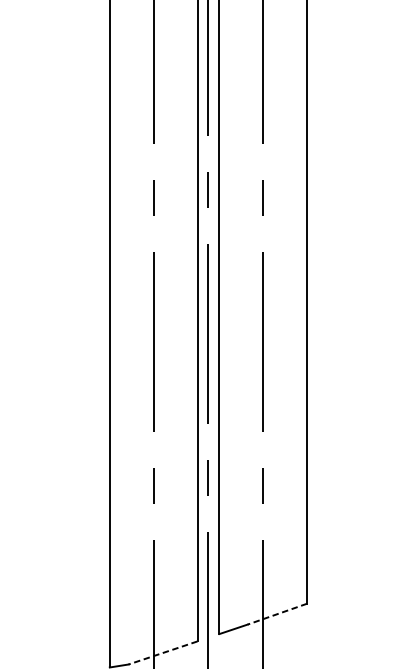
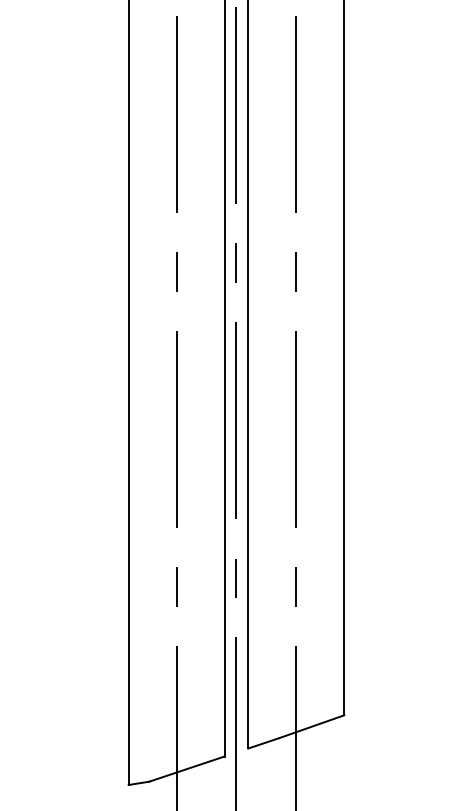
line: (277, 613) -> (311, 726), dashed -> solid
line: (162, 653) -> (186, 769), dashed -> solid

